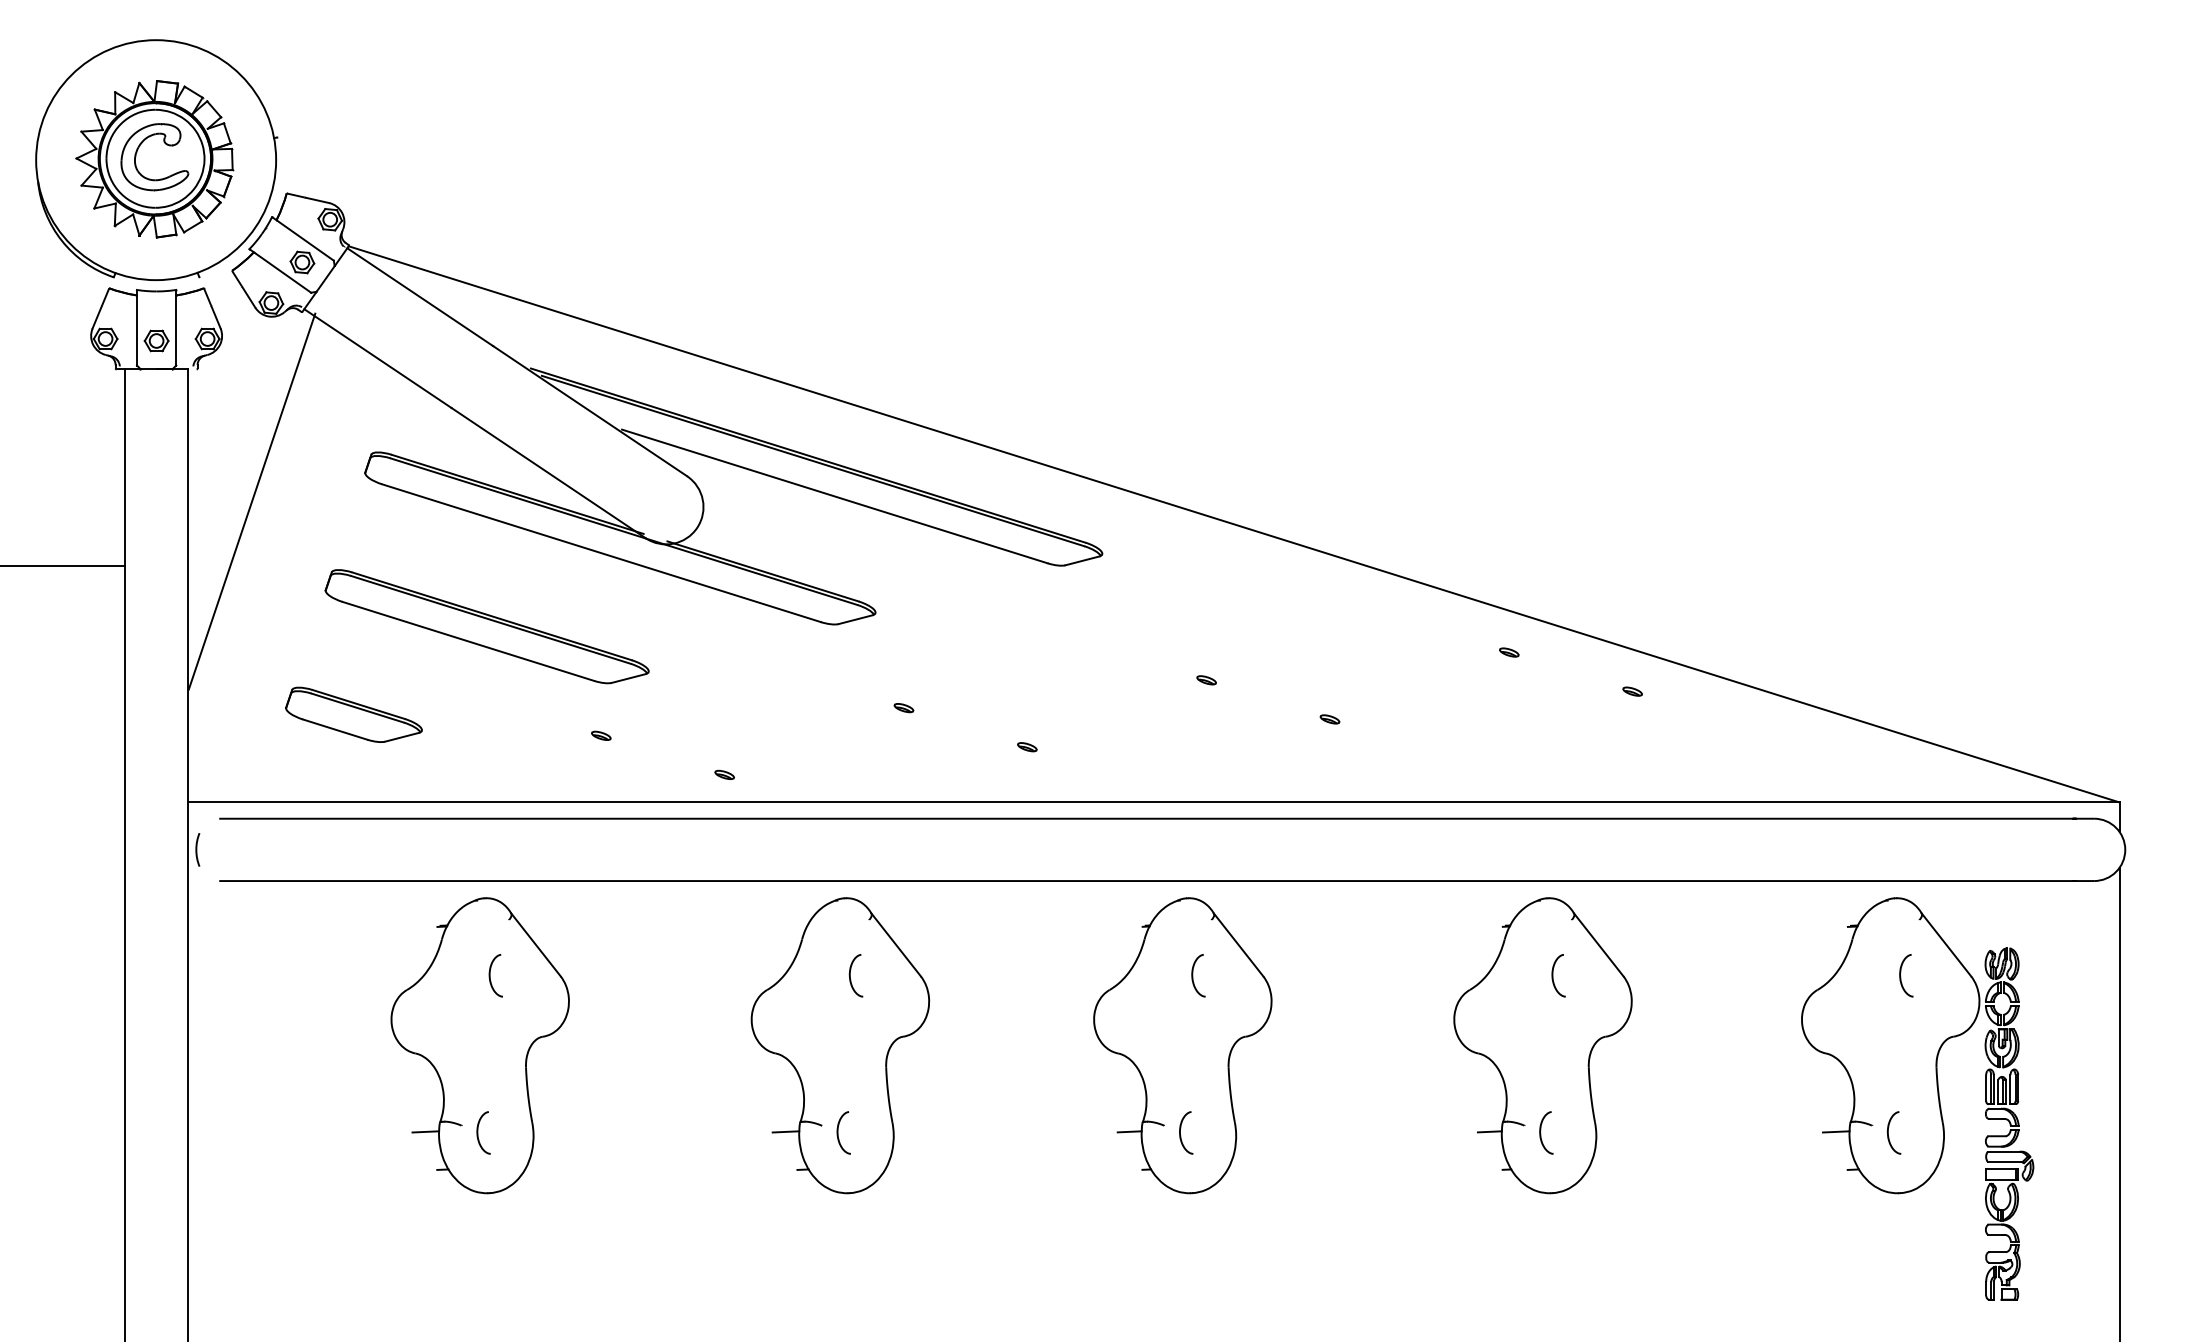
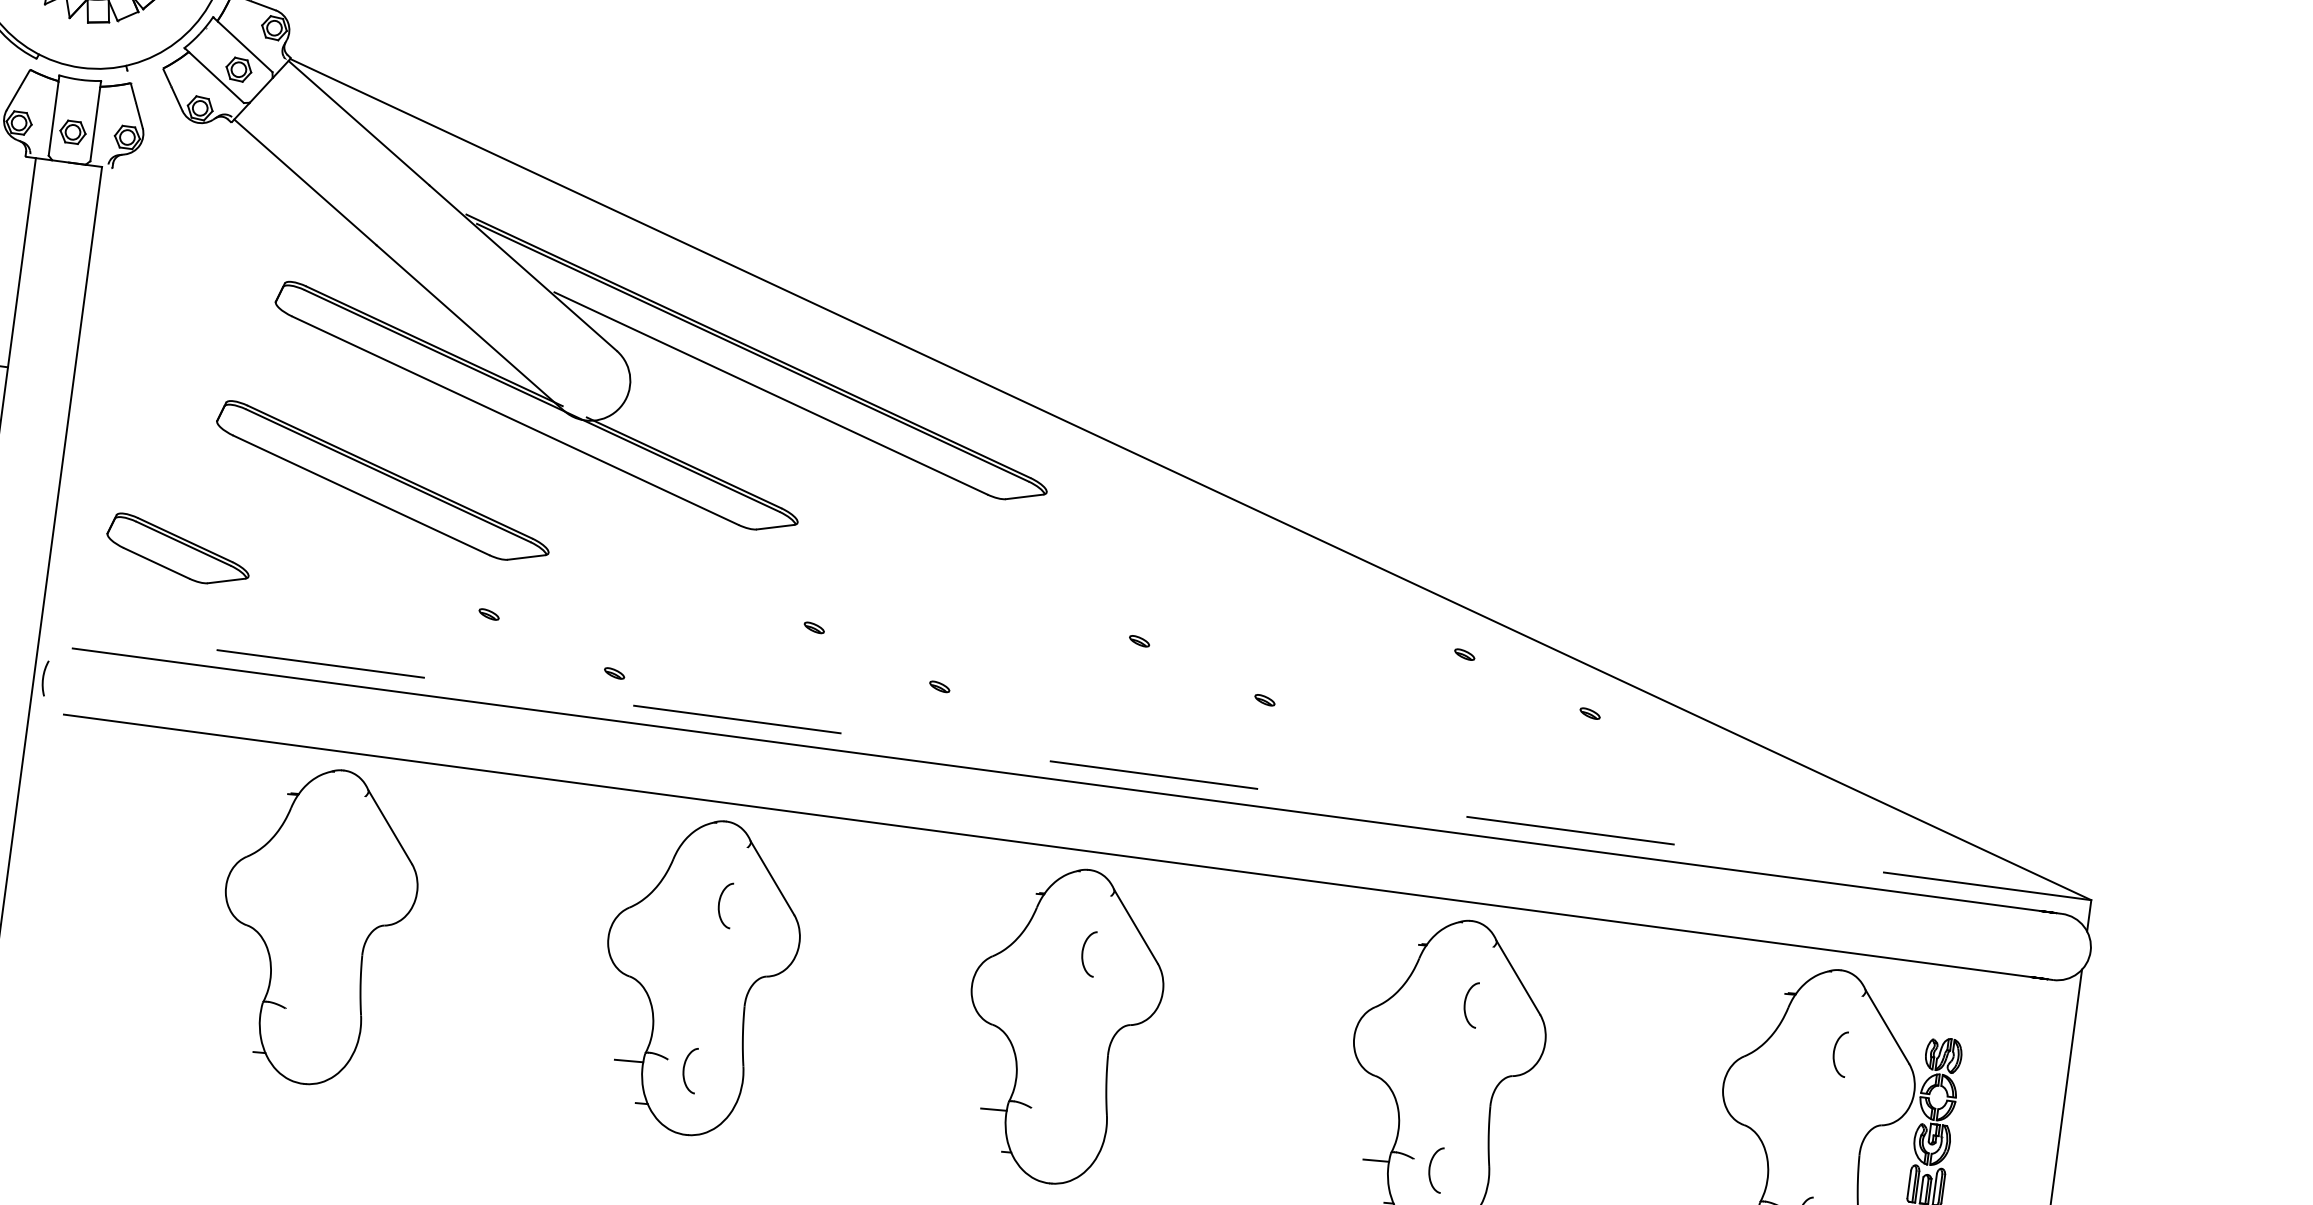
line: (251, 501) -> (151, 316), removed
part: (353, 714) -> (178, 549), moved
line: (1153, 802) -> (1065, 763), solid -> dashed
curve: (490, 975) -> (337, 853), removed
line: (425, 1131) -> (246, 1009), removed
curve: (478, 1132) -> (302, 1018), removed
curve: (1181, 1135) -> (1048, 1120), removed

